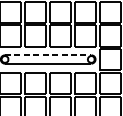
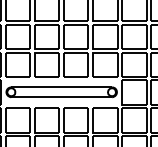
line: (48, 55) -> (62, 87), dashed -> solid

